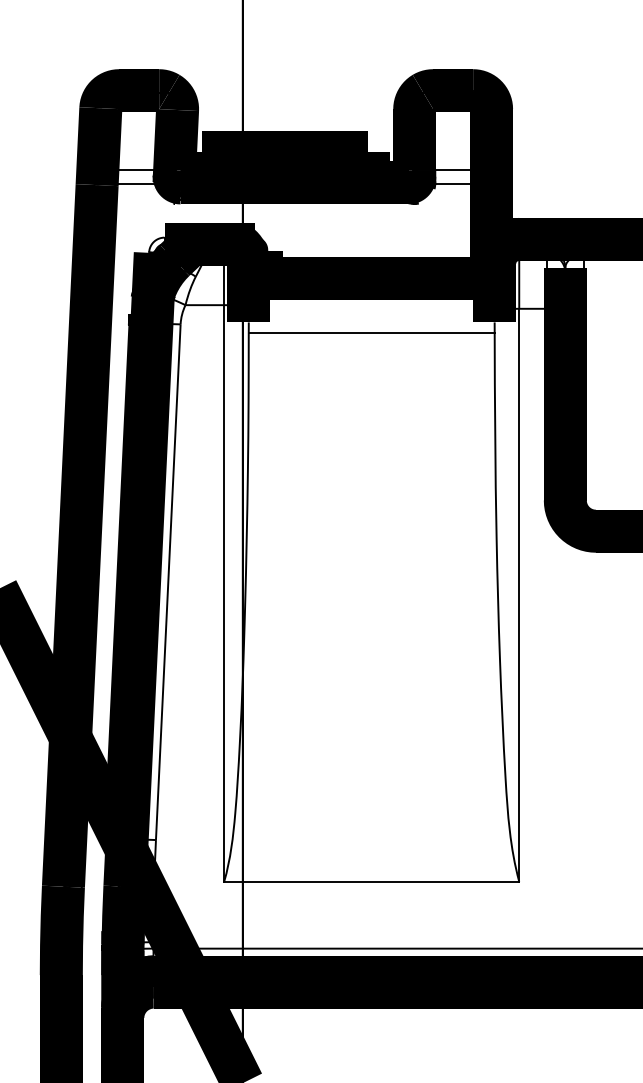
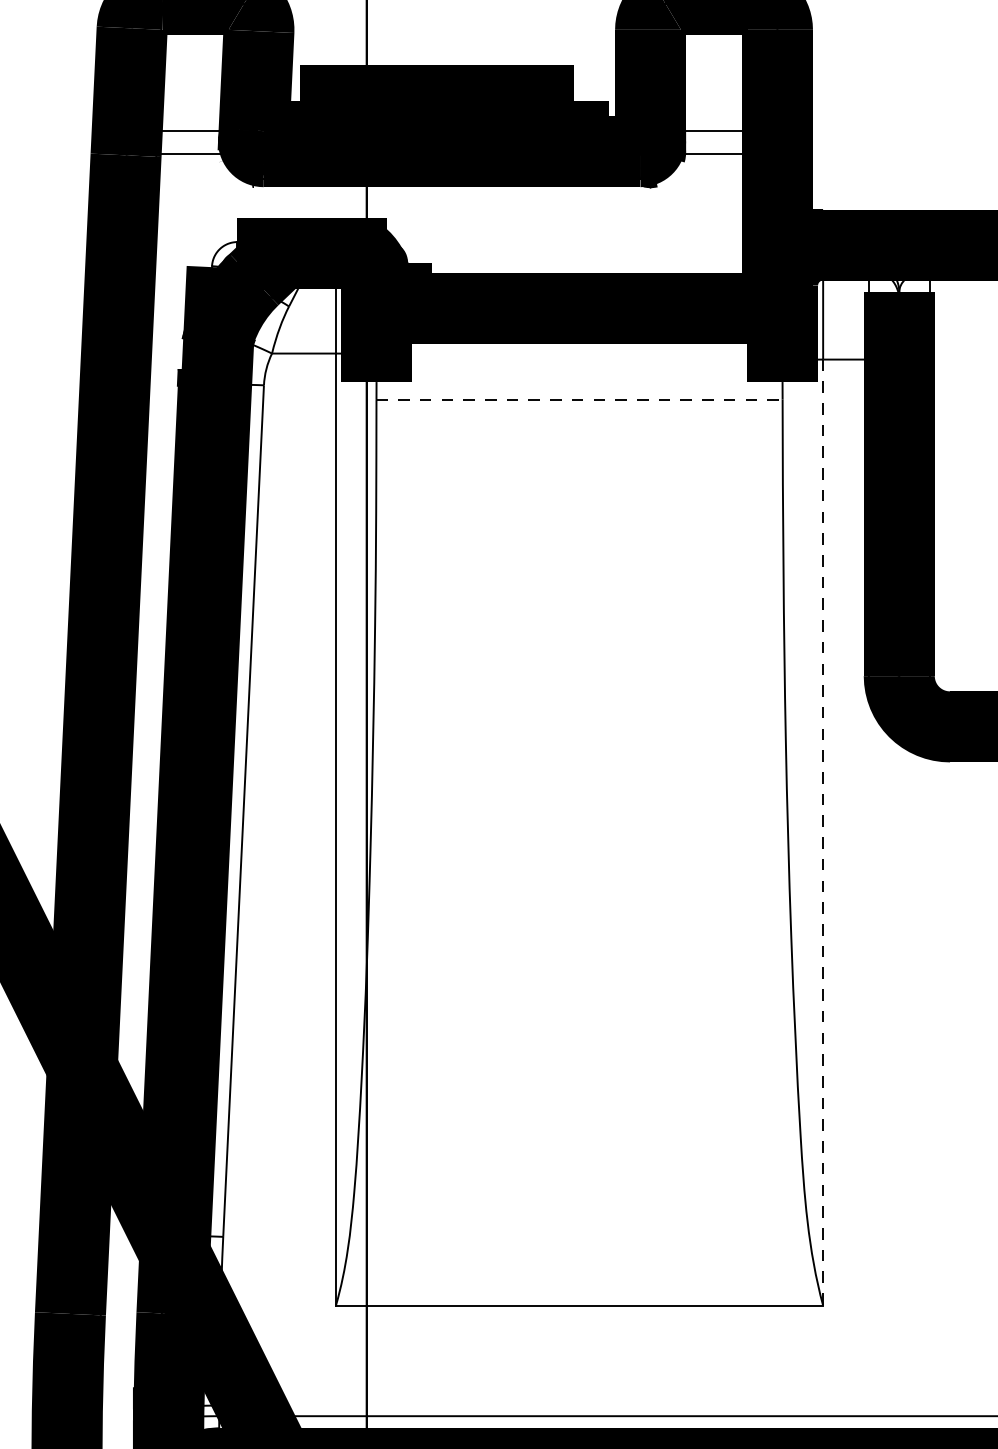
line: (371, 333) -> (579, 400), solid -> dashed
line: (519, 595) -> (823, 833), solid -> dashed

